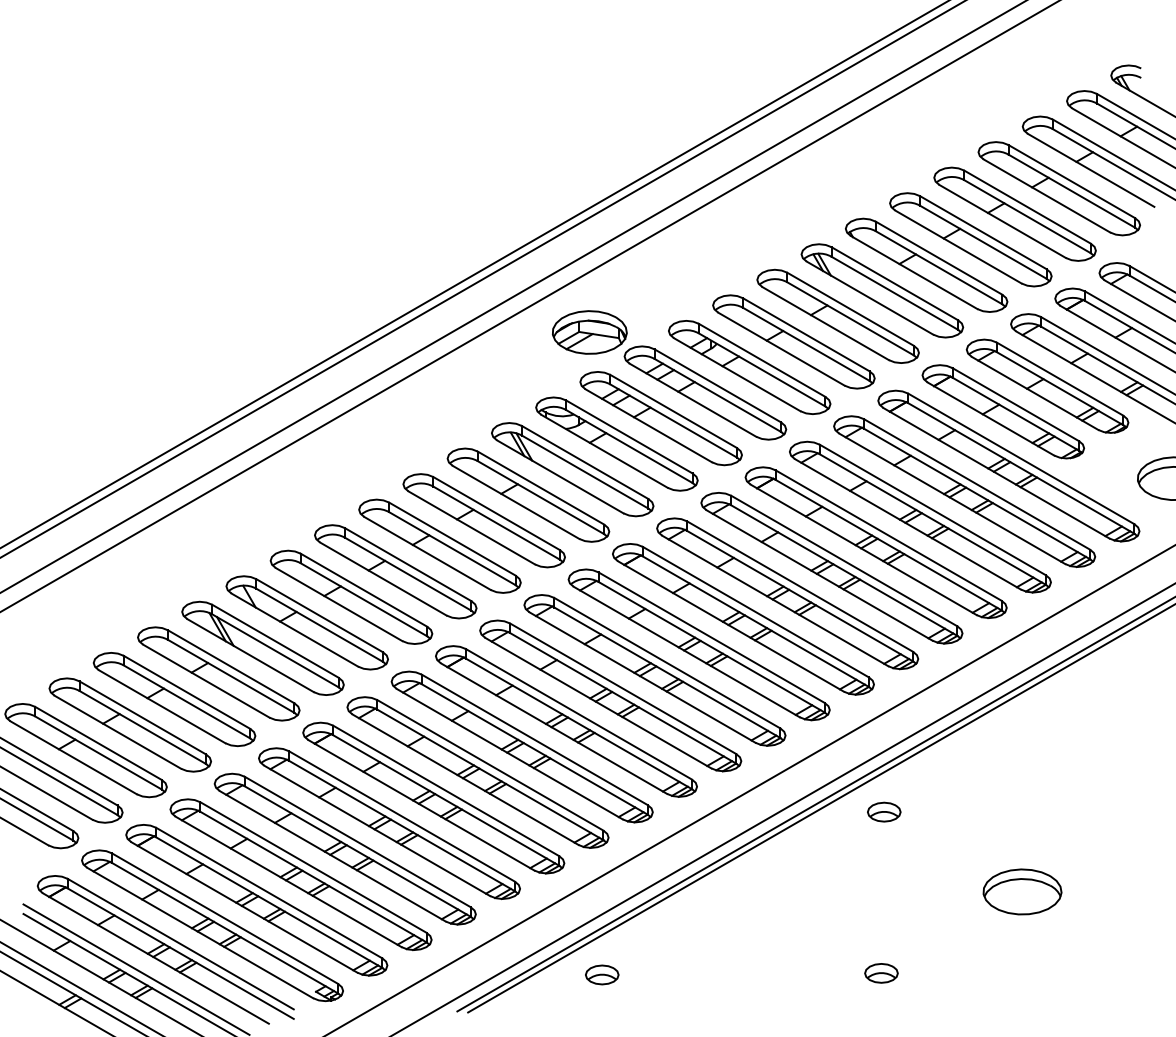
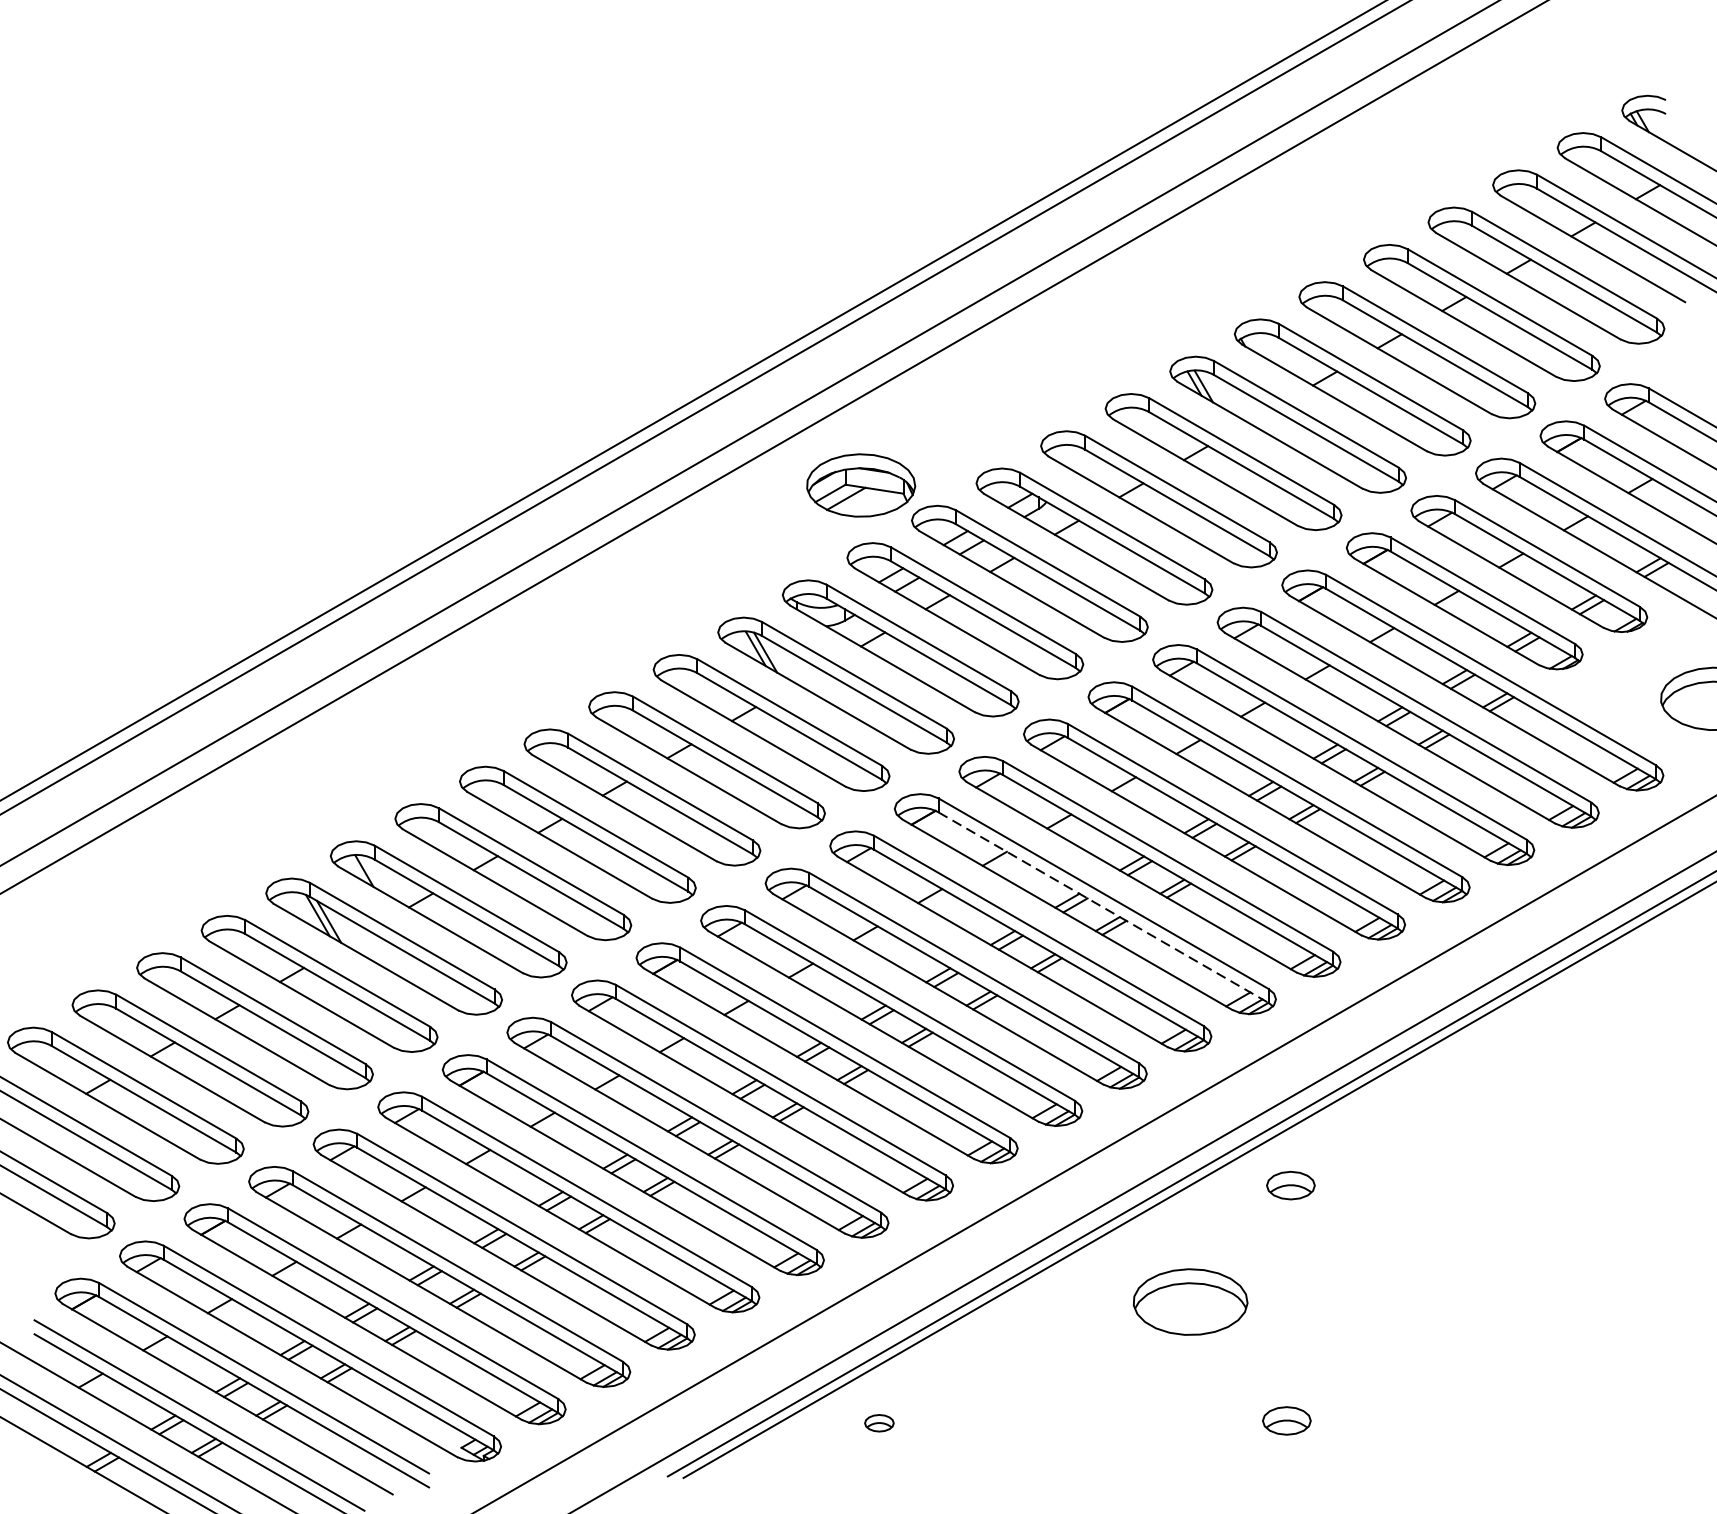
line: (756, 621) -> (1104, 907), solid -> dashed
part: (1022, 891) -> (1190, 1301), moved
part: (602, 974) -> (879, 1422), size x0.6

